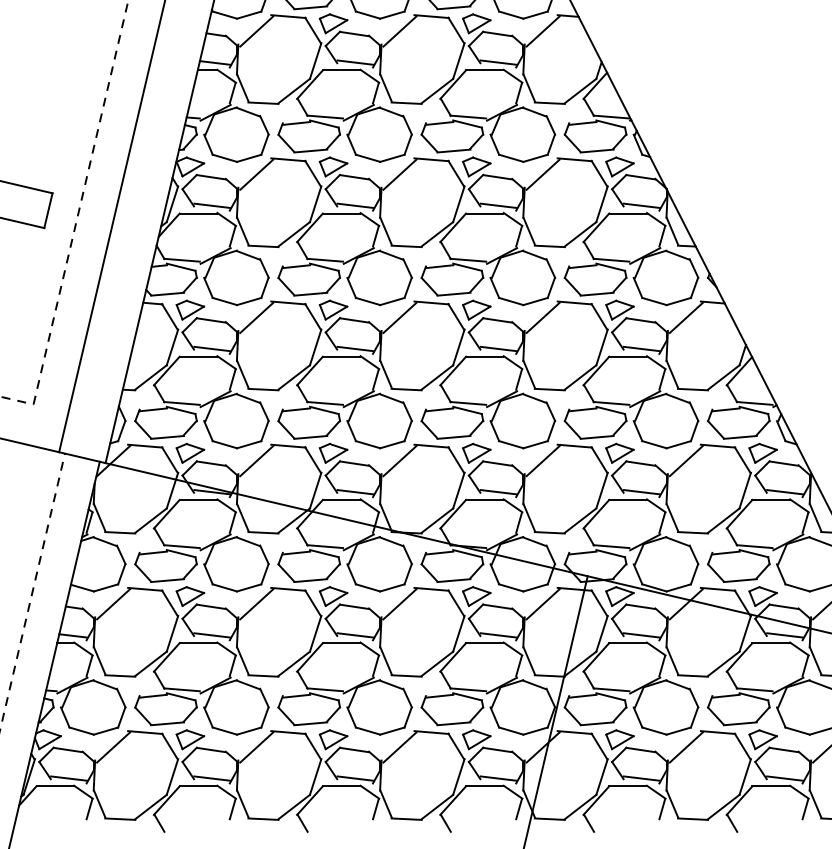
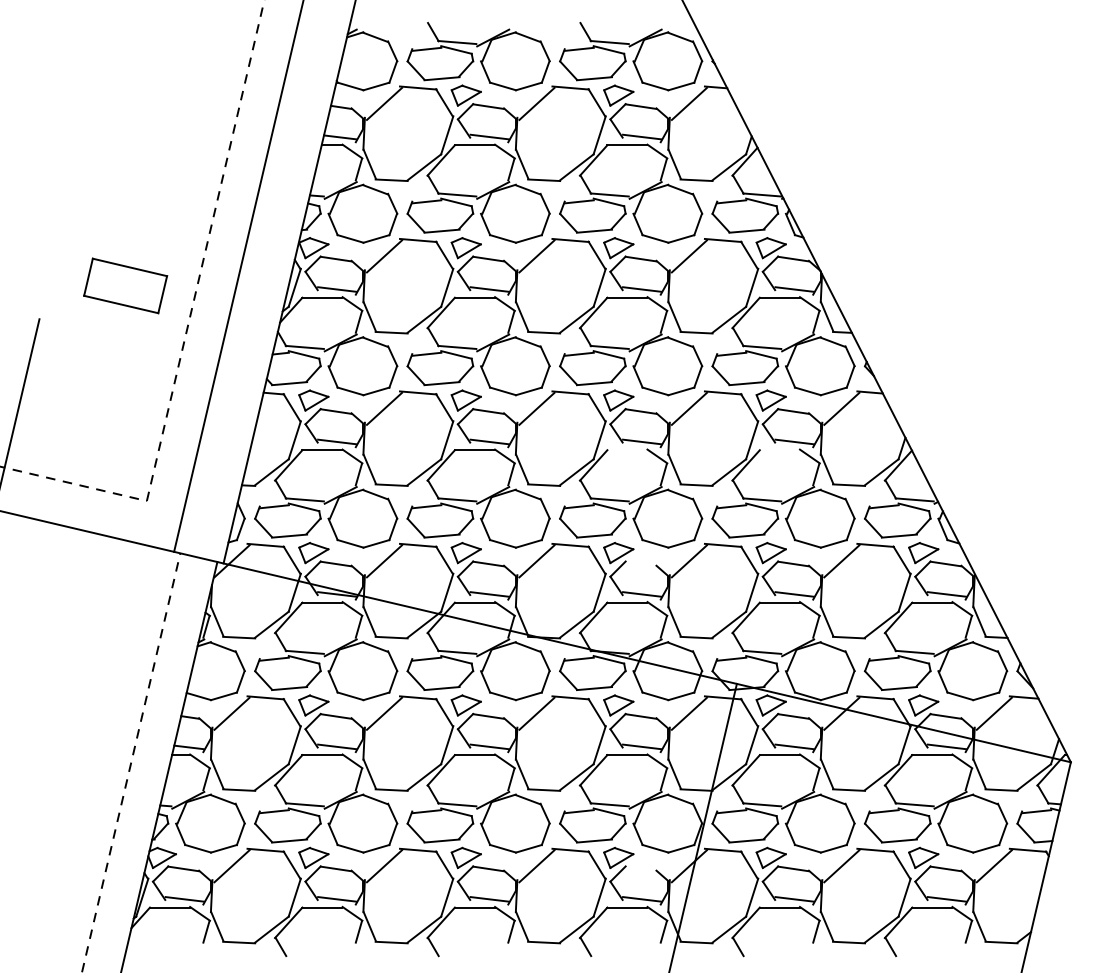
line: (484, 357) -> (627, 450), removed
line: (627, 357) -> (779, 450), removed
line: (497, 463) -> (640, 563), removed
line: (497, 749) -> (640, 868), removed

